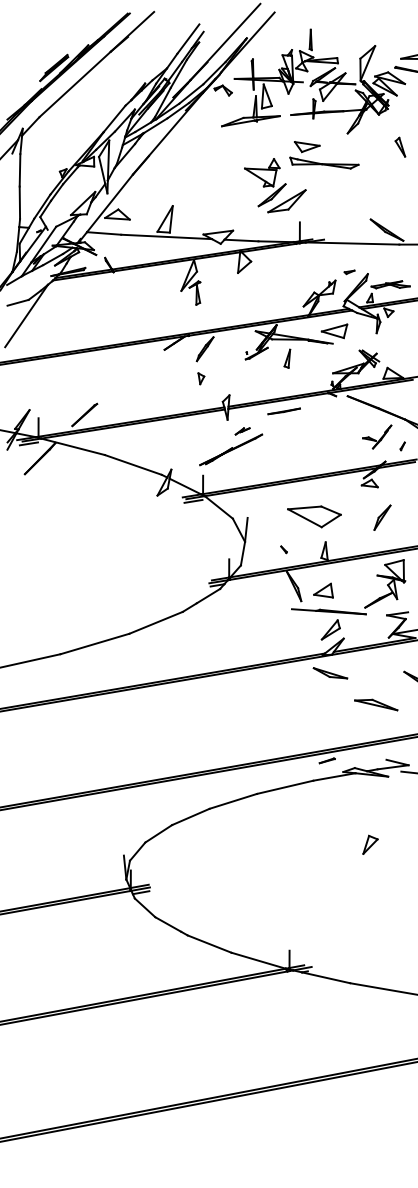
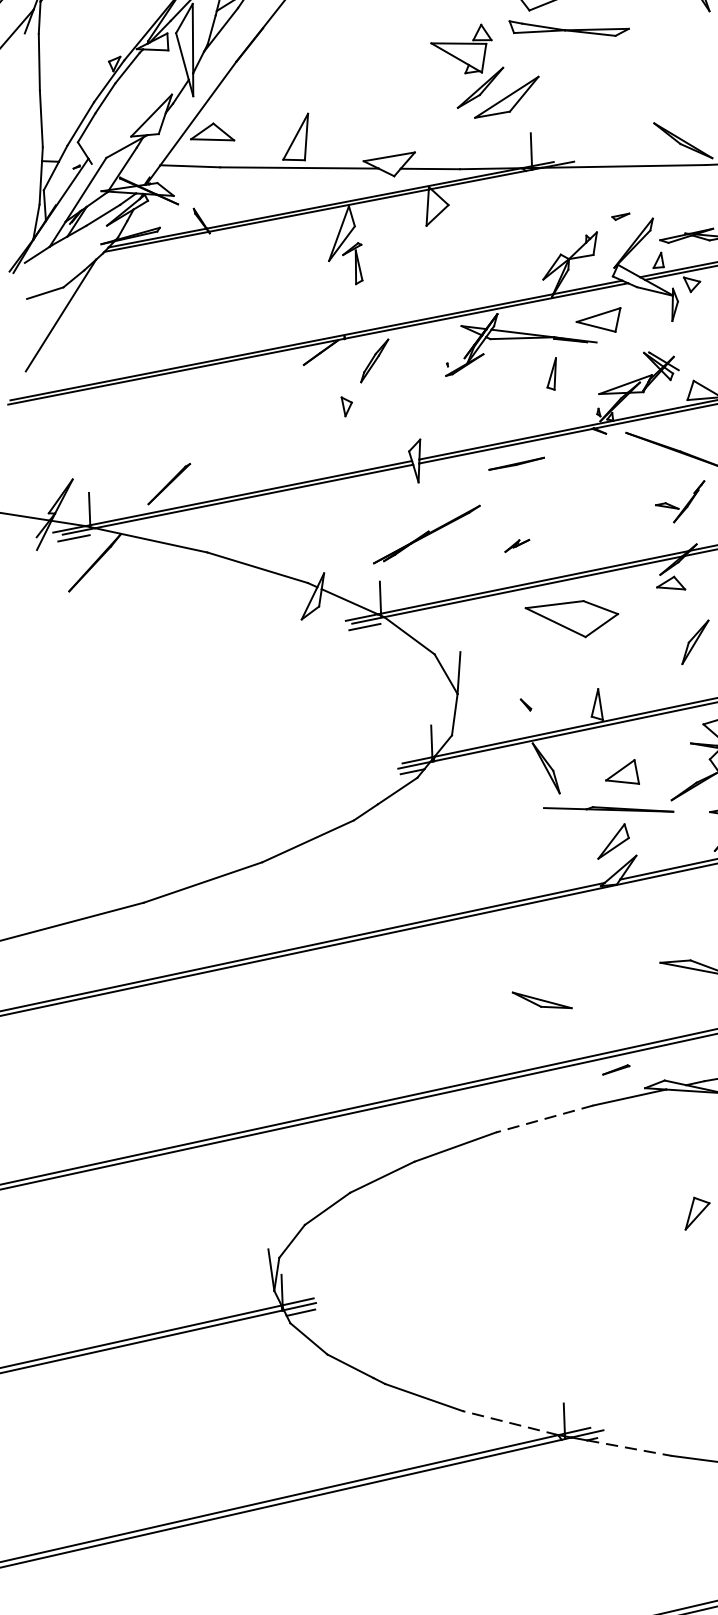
part: (287, 358) -> (551, 373), moved
part: (201, 378) -> (347, 406), moved
part: (242, 431) -> (516, 546), moved
part: (314, 516) -> (572, 618), moved
part: (323, 590) -> (622, 772), moved
part: (330, 673) -> (542, 1000), moved
line: (285, 787) -> (545, 1119), solid -> dashed
line: (258, 960) -> (510, 1422), solid -> dashed
line: (326, 977) -> (630, 1447), solid -> dashed

